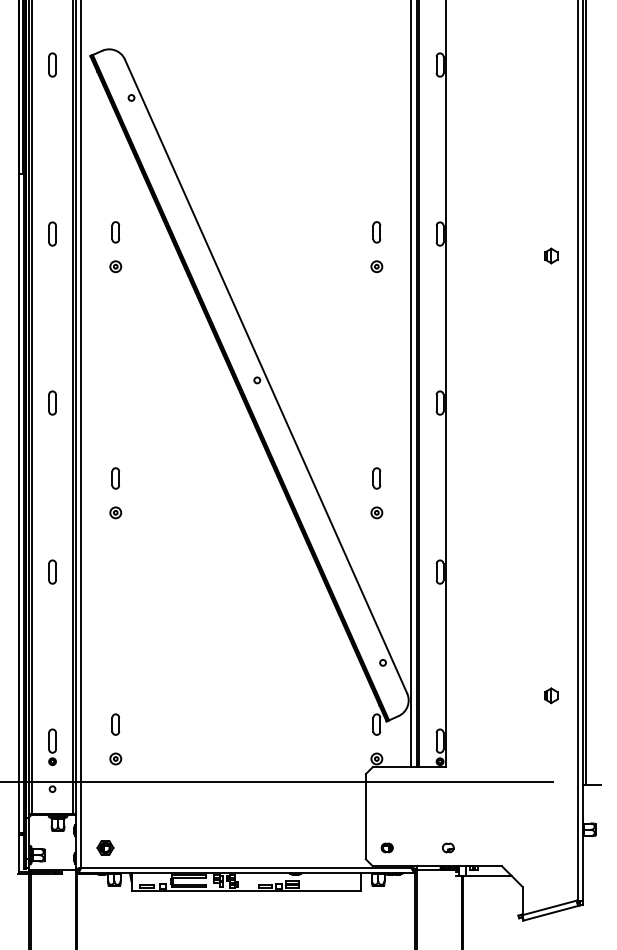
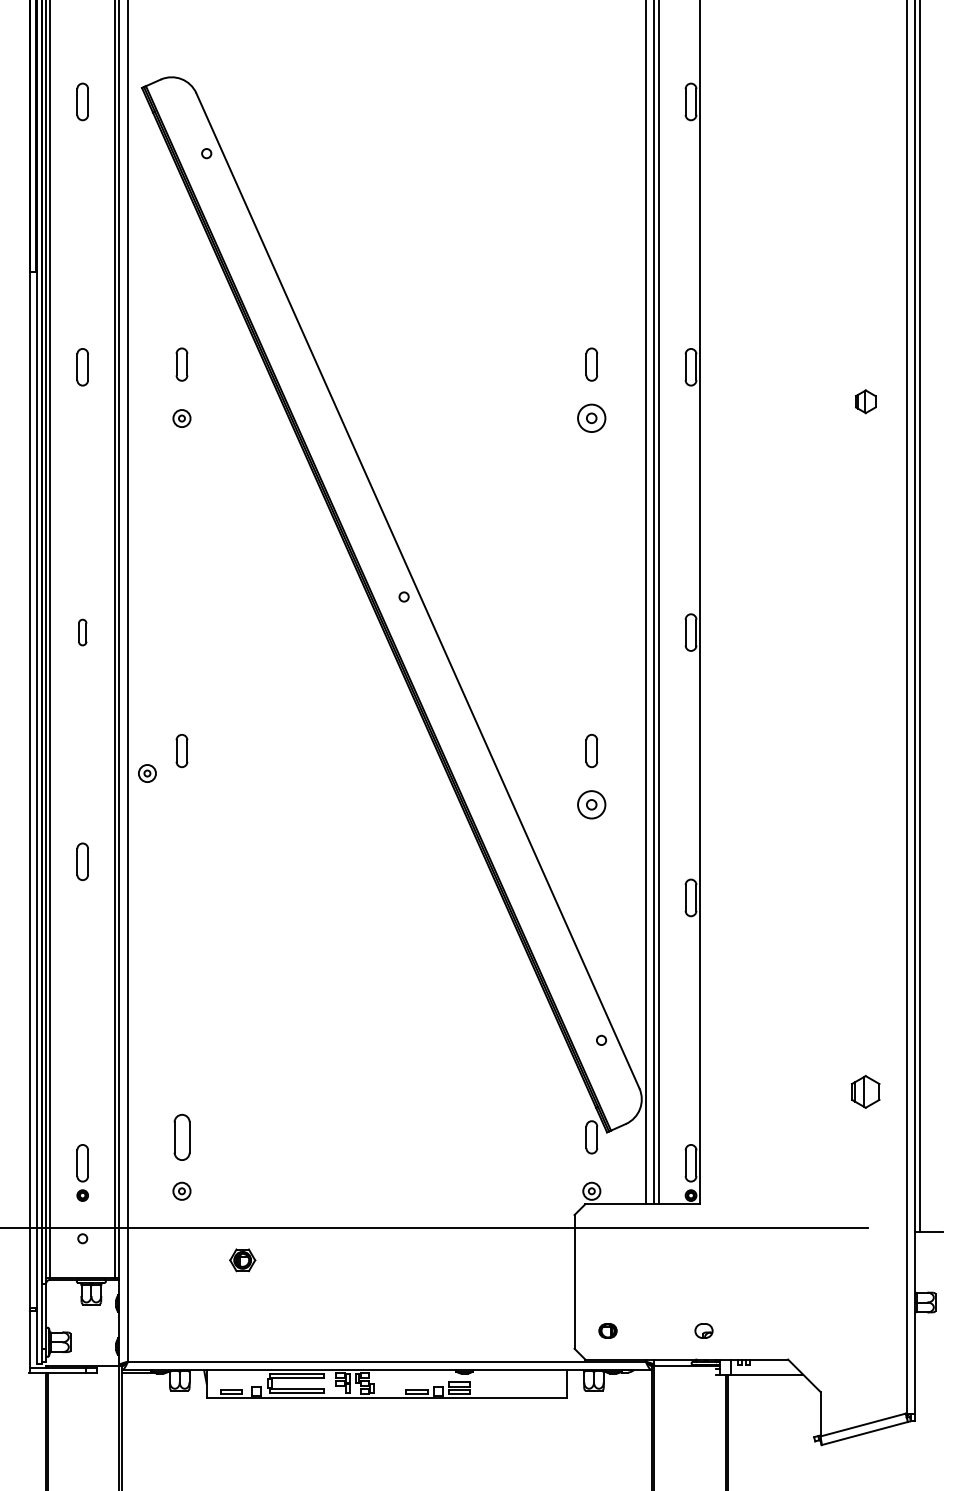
part: (376, 266) -> (591, 418), size x1.6
part: (52, 402) -> (82, 631), size x0.7
part: (115, 512) -> (146, 772), moved
part: (376, 512) -> (591, 804), size x1.6
part: (52, 571) -> (82, 860), moved
part: (551, 695) -> (865, 1091), size x1.4
part: (115, 724) -> (181, 1137), size x1.4
part: (105, 847) -> (242, 1259), moved

